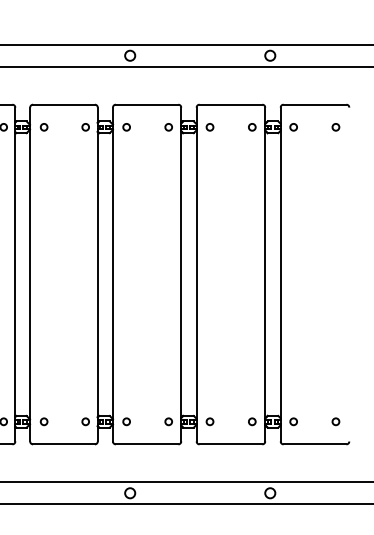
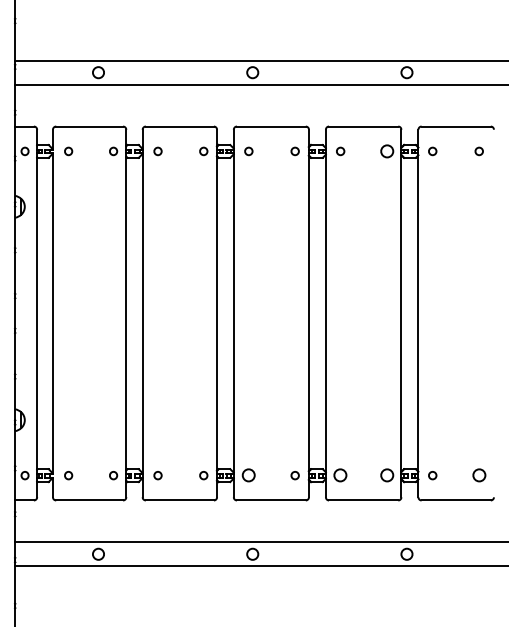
part: (251, 127) -> (386, 151), size x1.6
part: (126, 421) -> (248, 475), size x1.6
part: (209, 421) -> (340, 475), size x1.6
part: (251, 421) -> (386, 475), size x1.6
part: (335, 421) -> (478, 475), size x1.6

